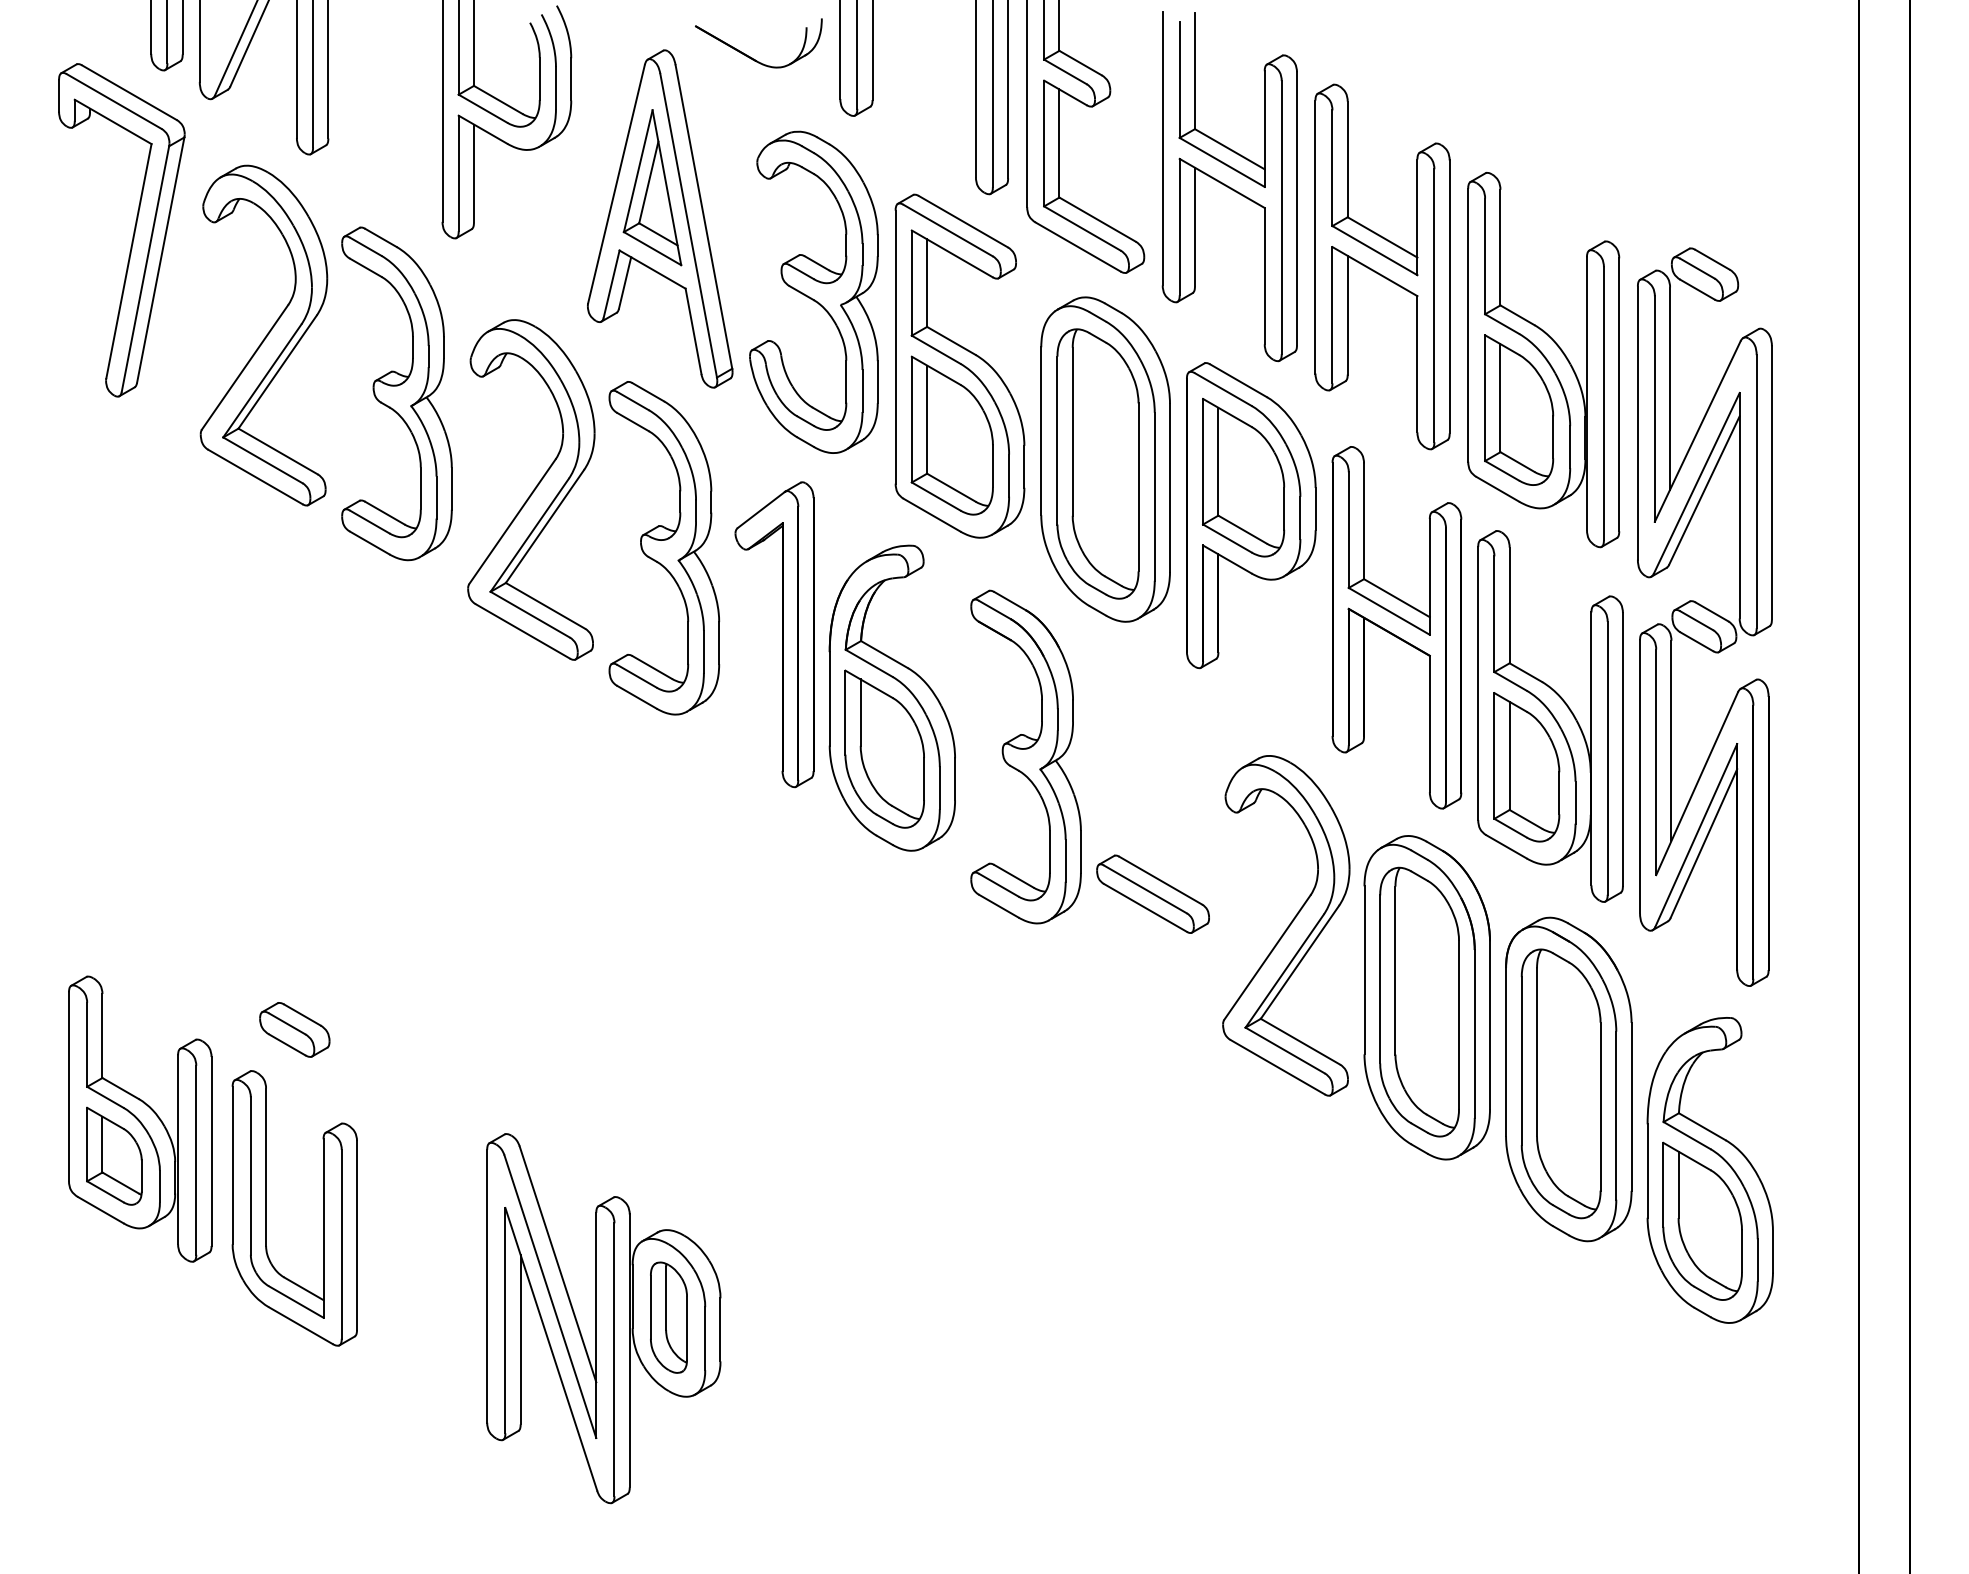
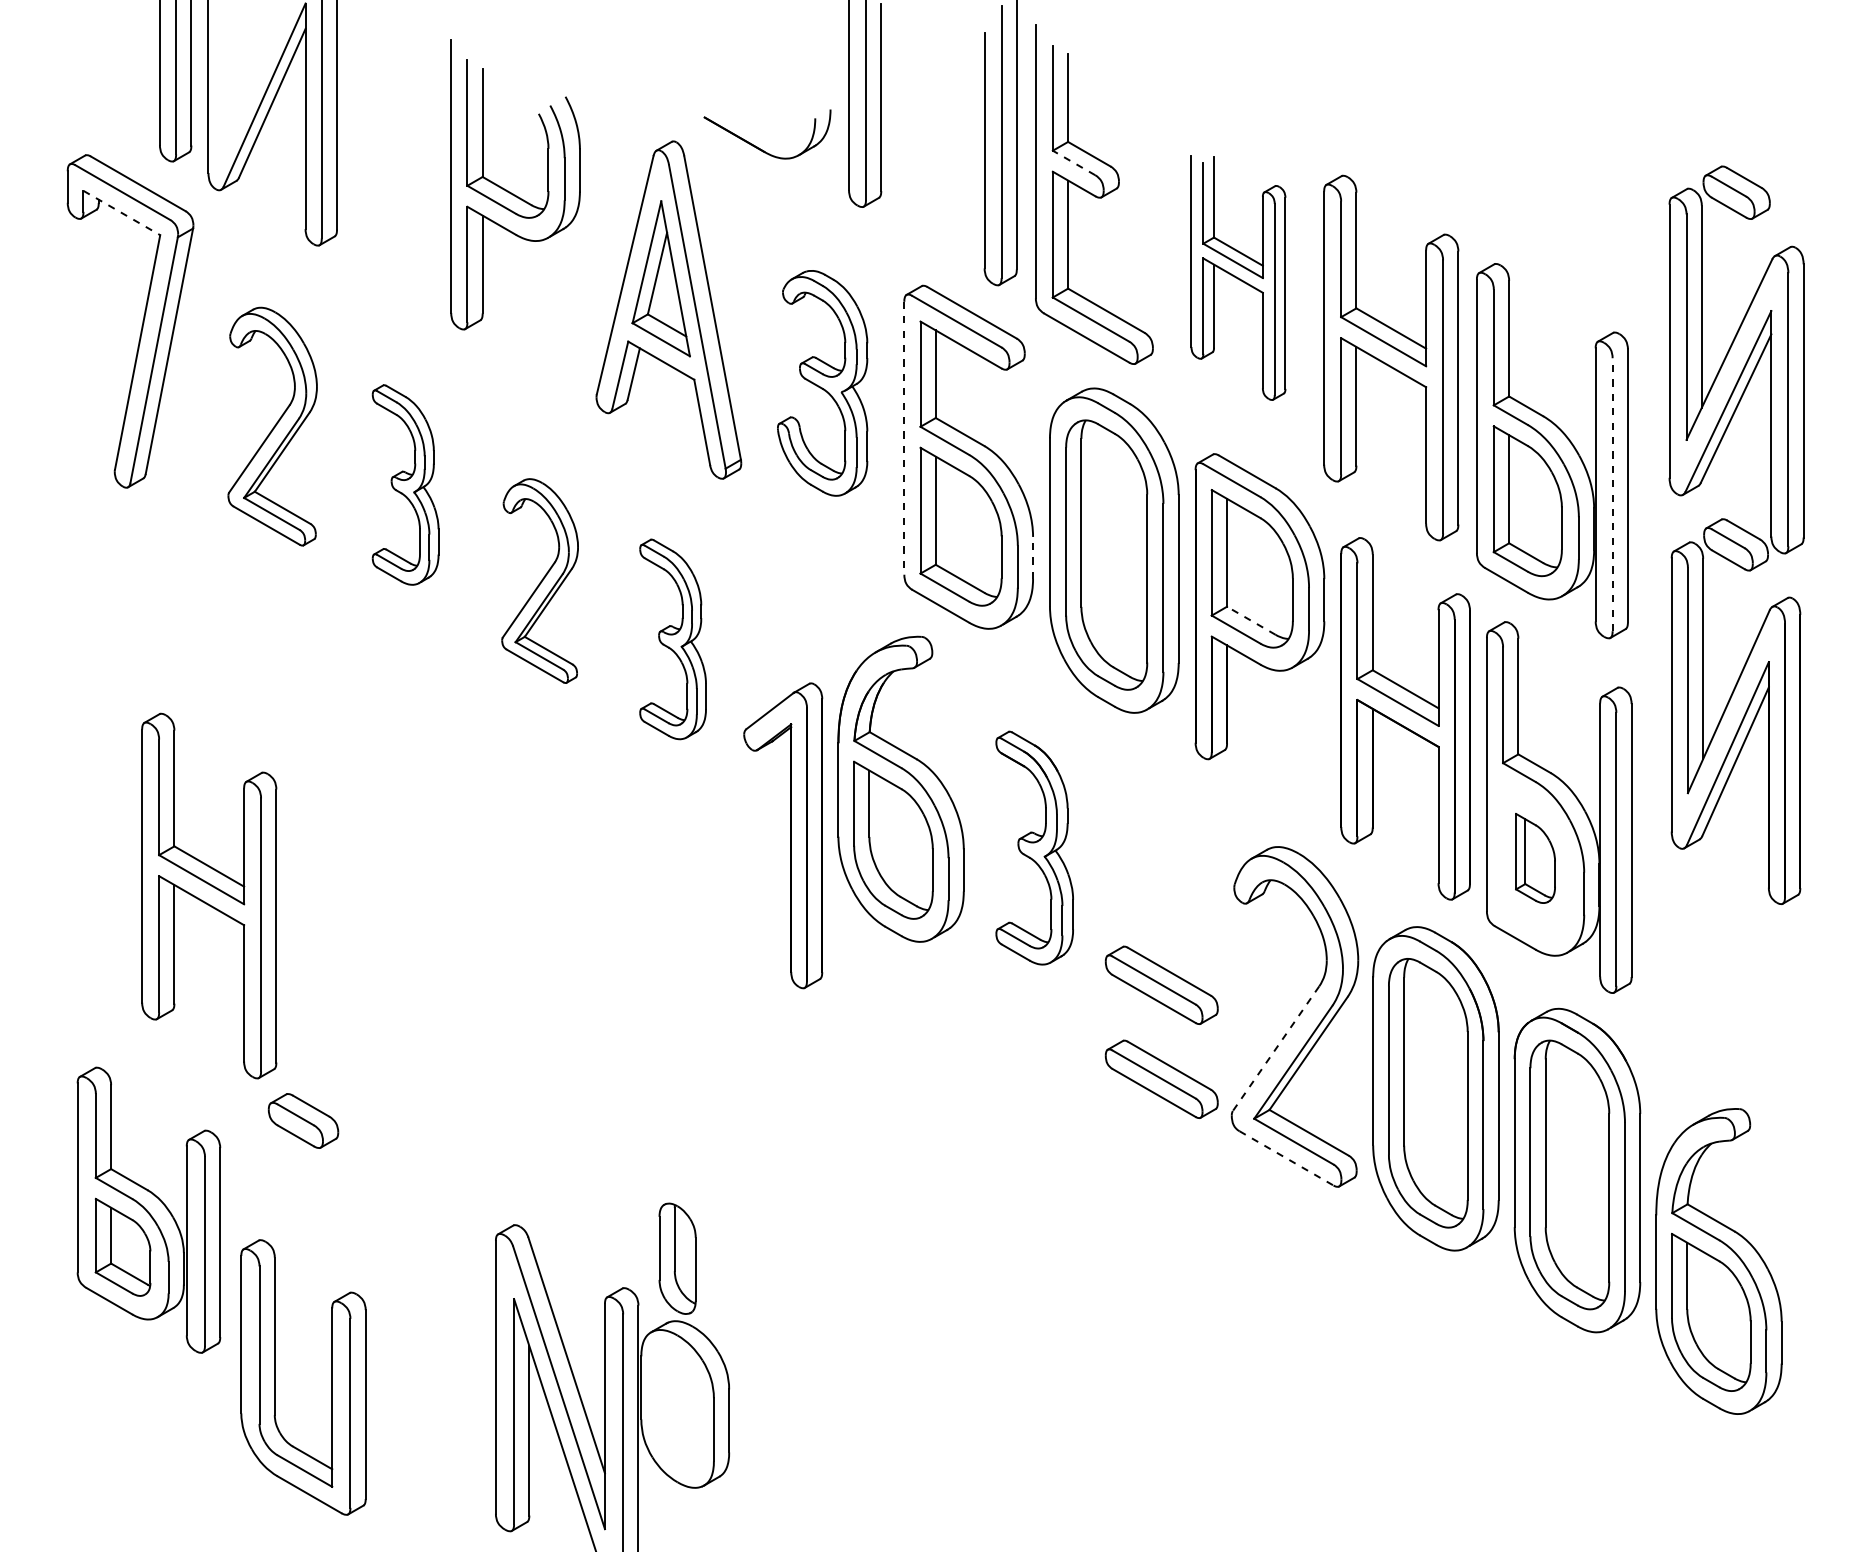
line: (1064, 71) -> (1073, 162), solid -> dashed
line: (113, 122) -> (122, 213), solid -> dashed
part: (1229, 186) -> (1238, 277), size x0.7
part: (813, 291) -> (822, 382), size x0.7
part: (263, 335) -> (272, 426), size x0.7
line: (895, 347) -> (904, 438), solid -> dashed
part: (396, 393) -> (405, 484), size x0.6
line: (1603, 403) -> (1612, 494), solid -> dashed
line: (1024, 466) -> (1033, 557), solid -> dashed
part: (531, 489) -> (540, 580), size x0.6
line: (1242, 529) -> (1251, 620), solid -> dashed
part: (664, 548) -> (673, 639), size x0.6
part: (1704, 616) -> (1736, 534), moved
part: (782, 634) -> (791, 835), moved
part: (1025, 756) -> (1034, 847), size x0.7
part: (1526, 767) -> (1535, 858), size x0.6
part: (200, 804) -> (209, 895), added
line: (1267, 957) -> (1276, 1048), solid -> dashed
part: (1152, 987) -> (1161, 1078), added
line: (1278, 1067) -> (1287, 1158), solid -> dashed
part: (266, 1208) -> (275, 1377), moved
part: (668, 1317) -> (677, 1258), moved

